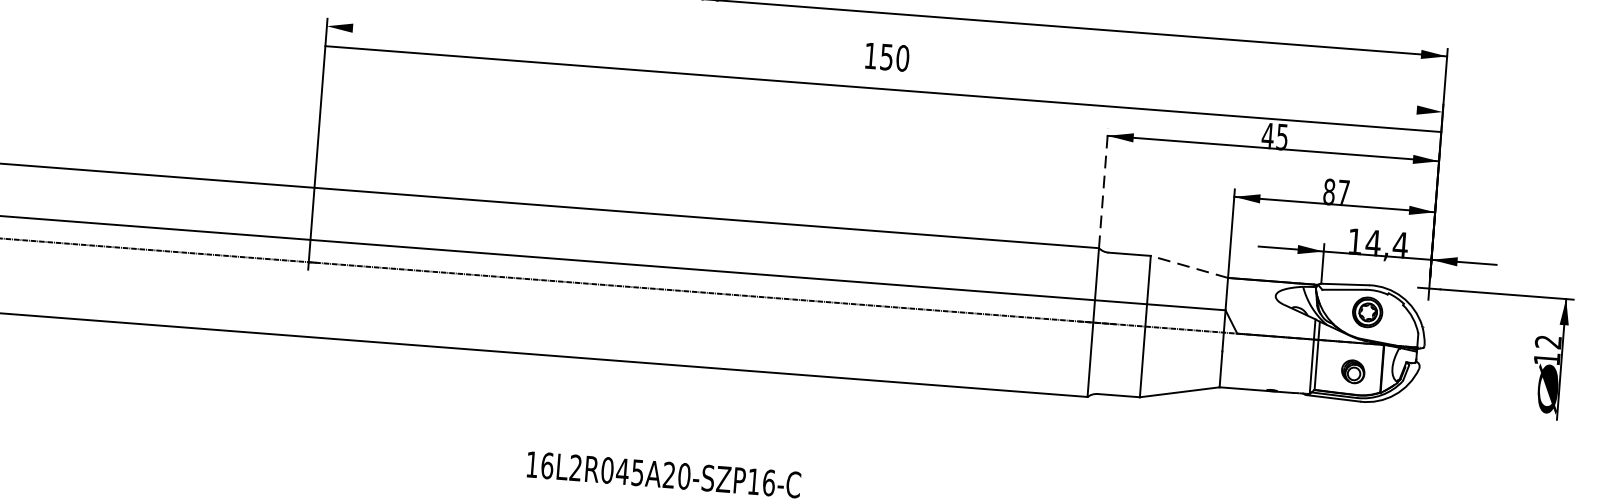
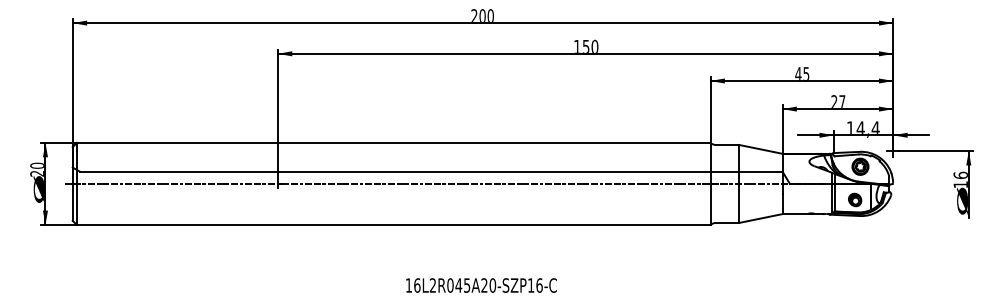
line: (883, 88) -> (585, 53), moved
line: (1103, 187) -> (710, 109), dashed -> solid
text: (1329, 190) -> (834, 101), 87 -> 27
line: (1188, 267) -> (760, 149), dashed -> solid
text: (1547, 340) -> (960, 174), 12 -> 16

